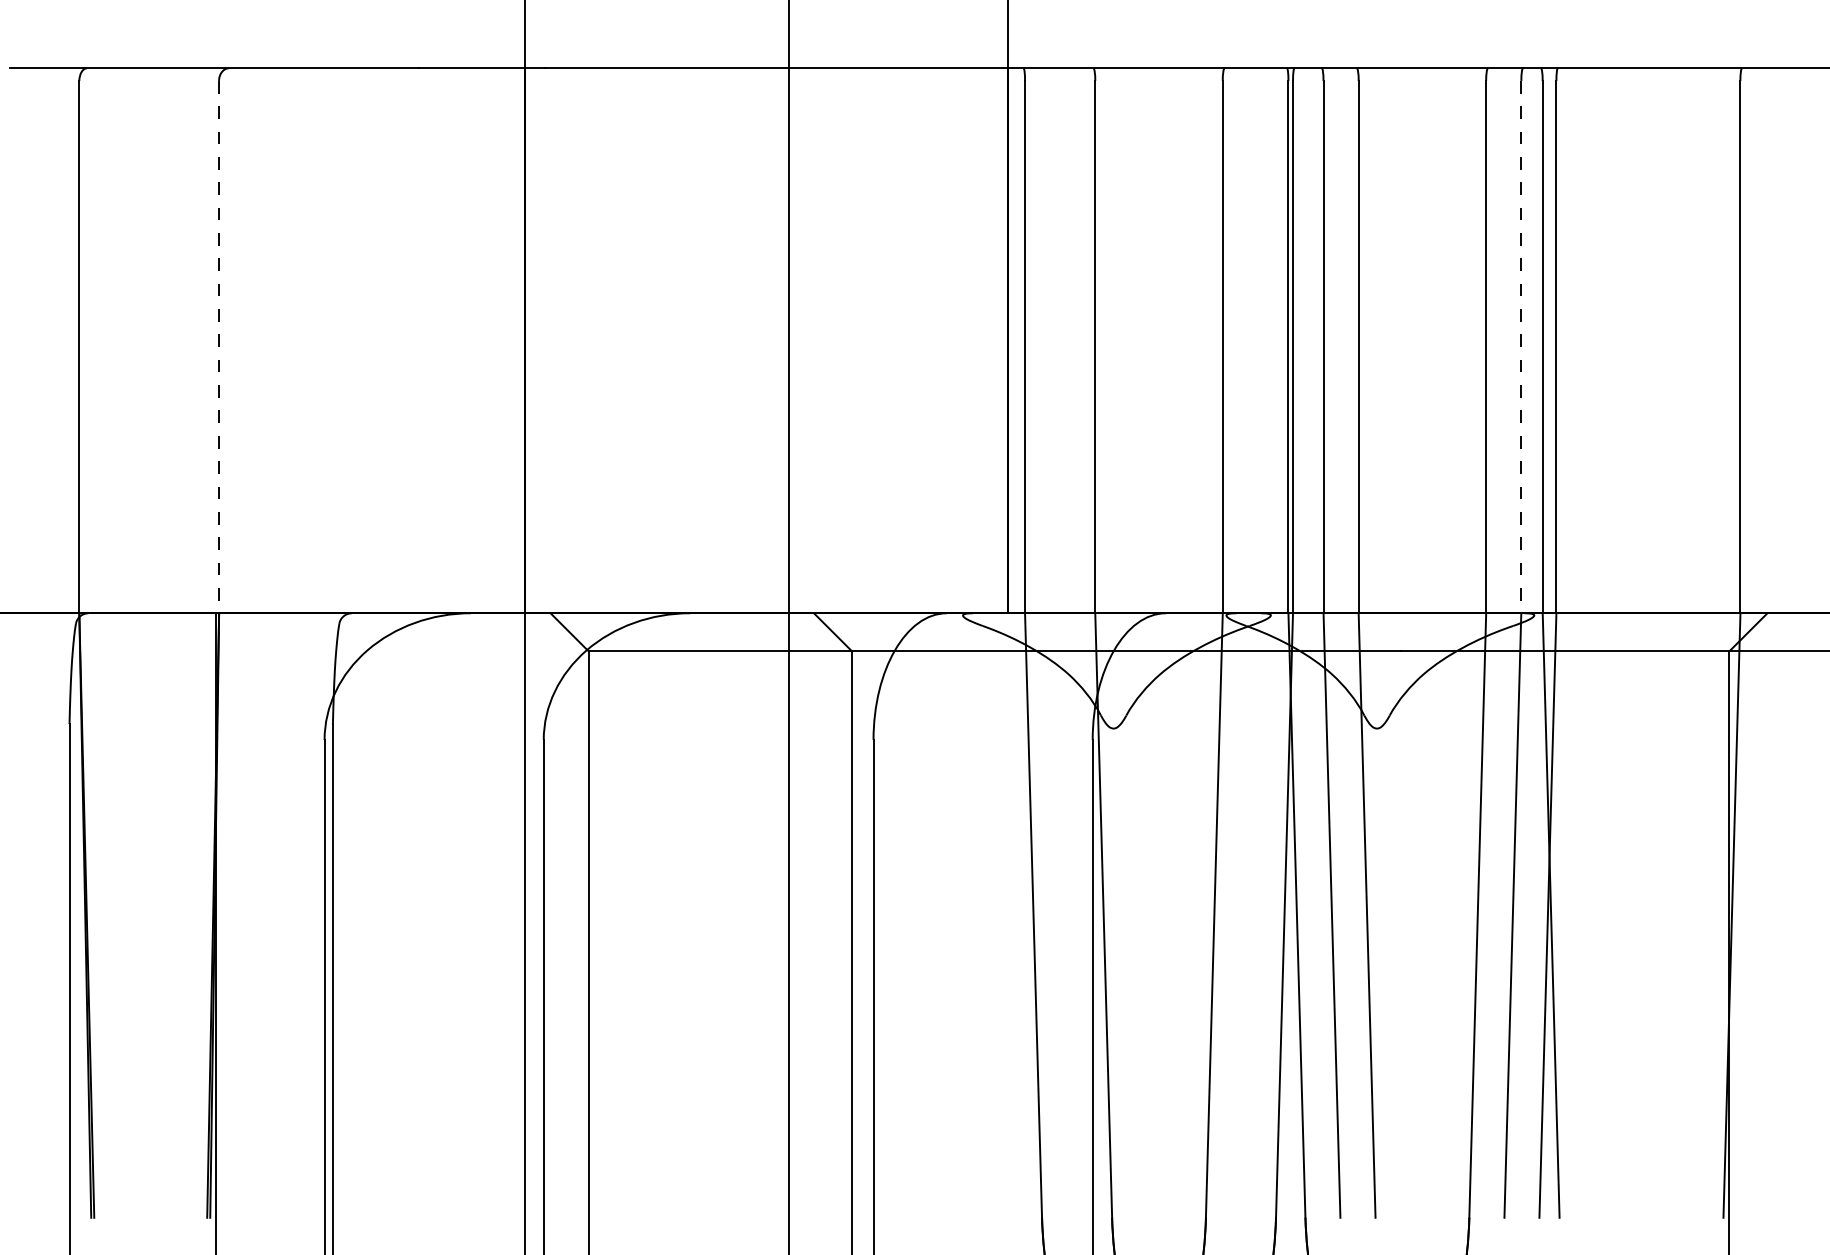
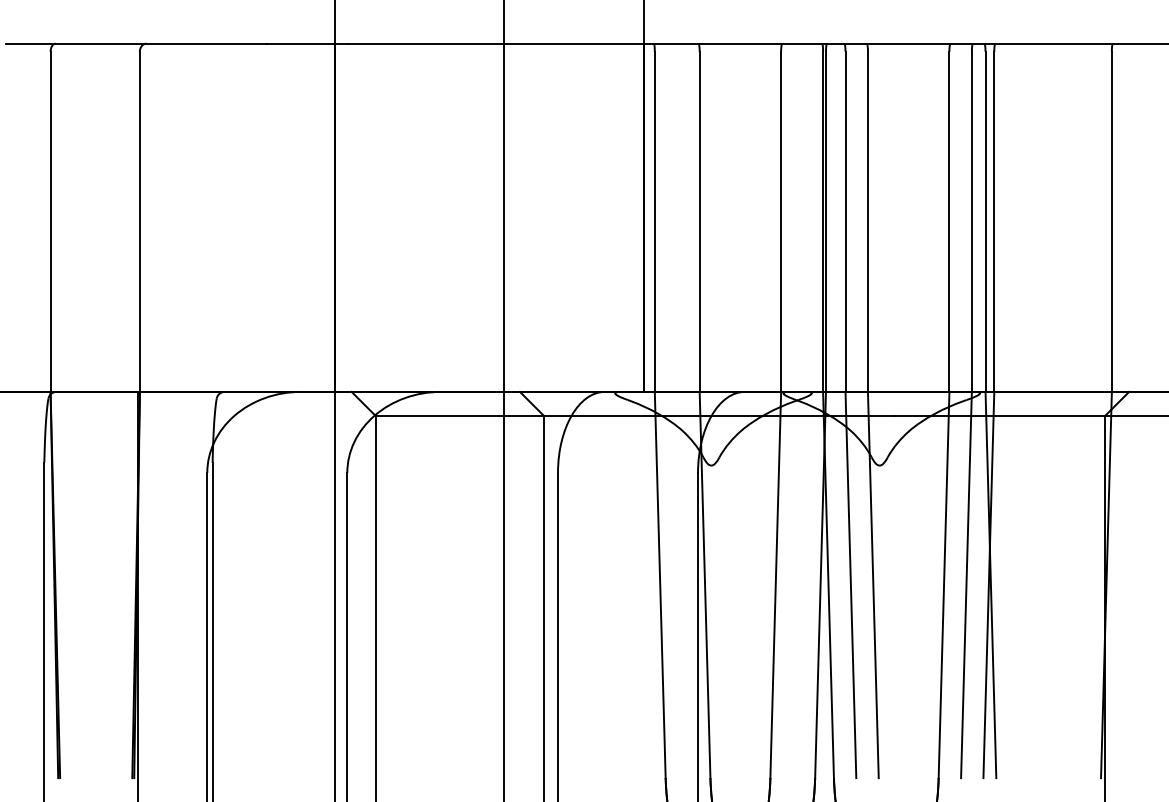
line: (218, 348) -> (139, 222), dashed -> solid
line: (1520, 348) -> (971, 222), dashed -> solid

